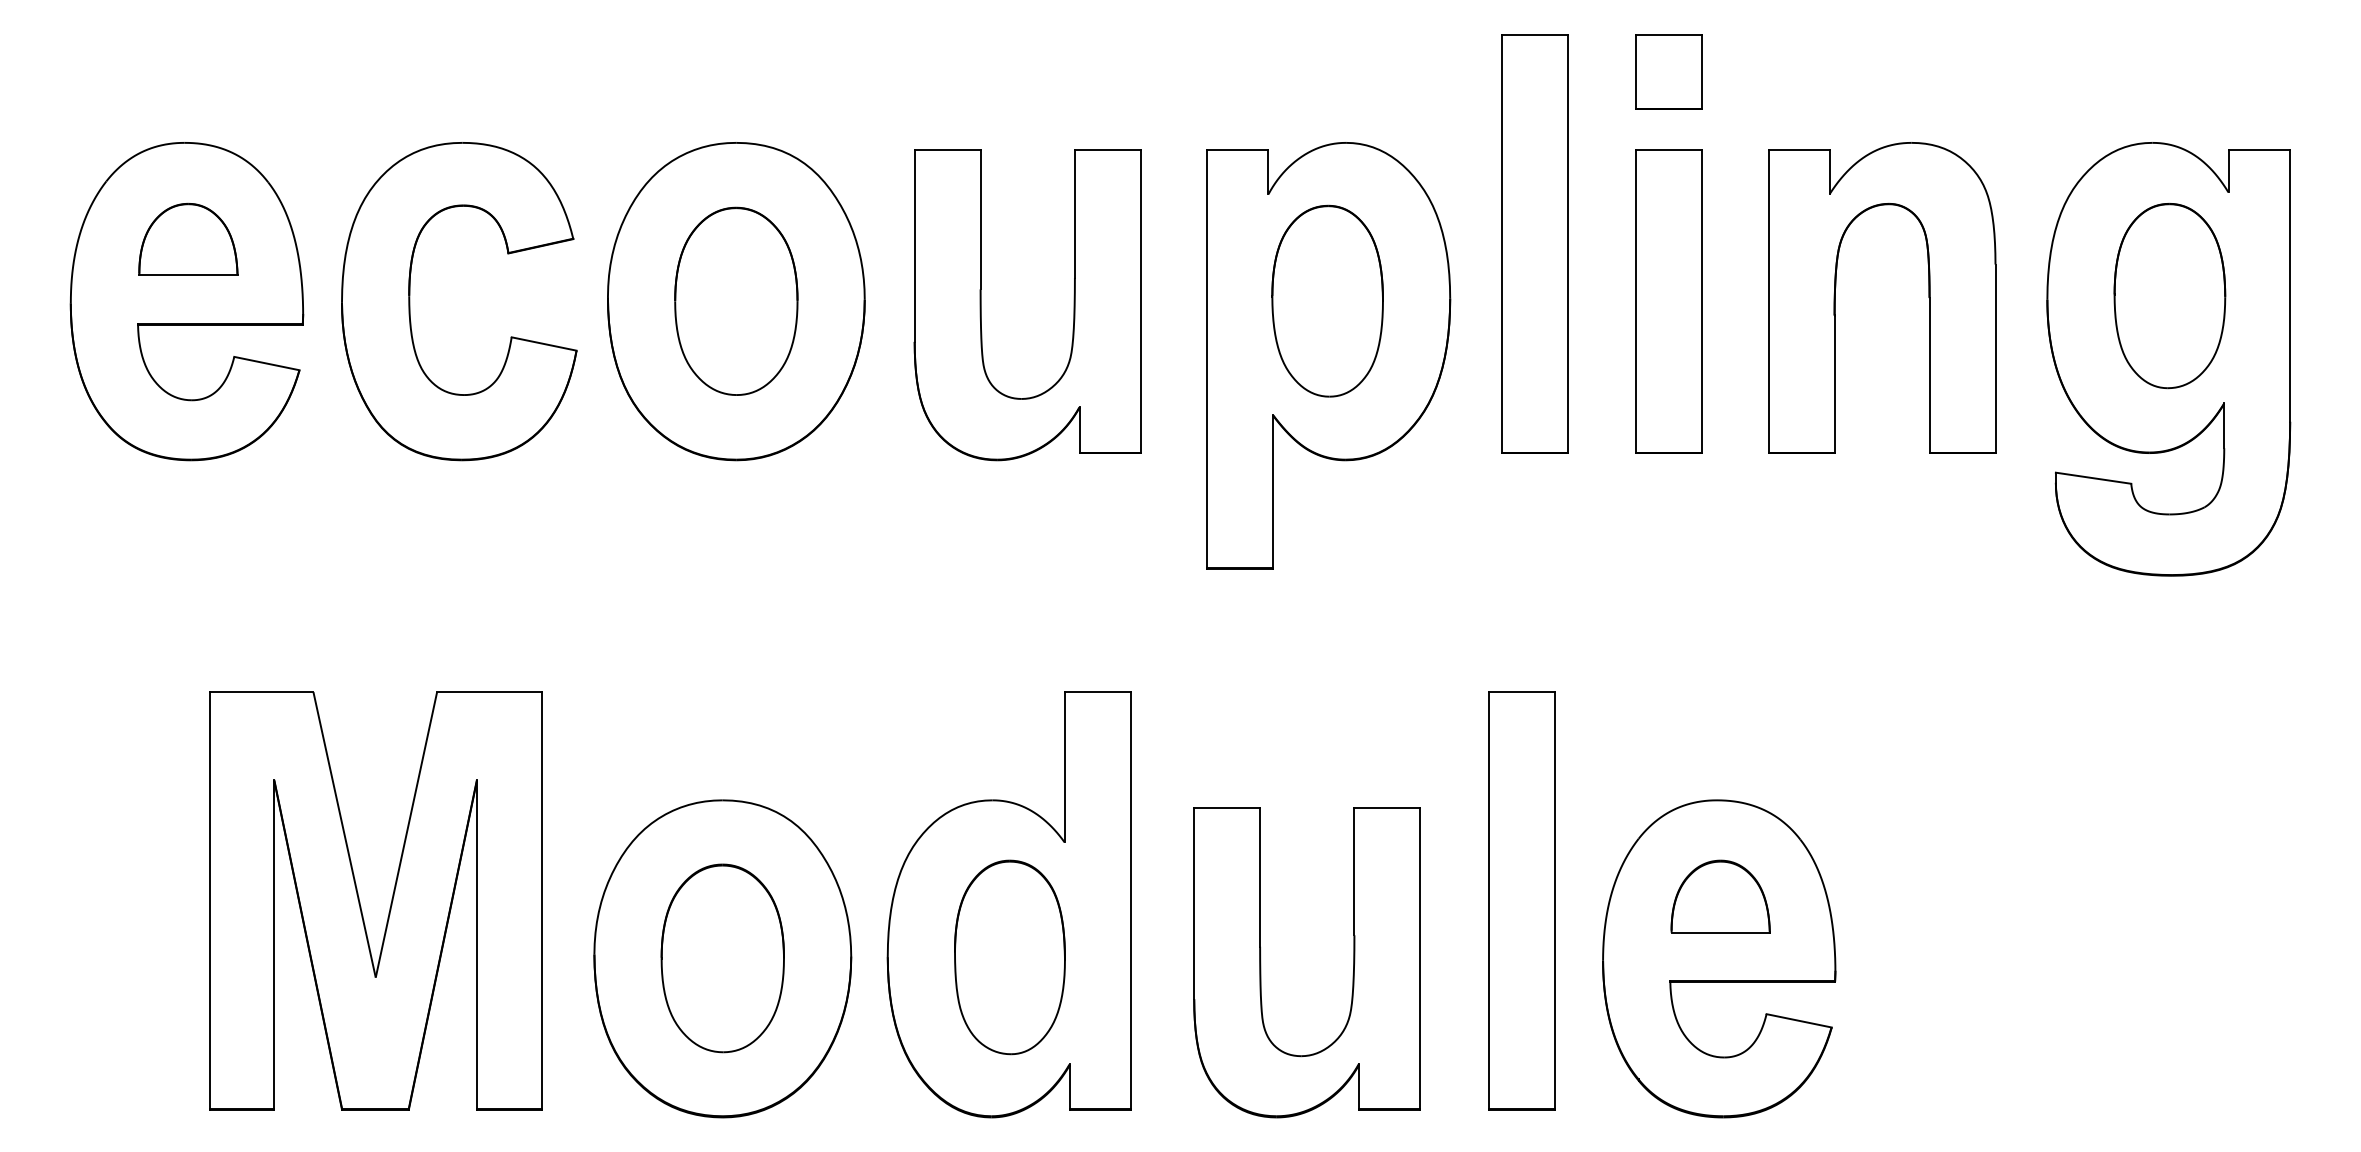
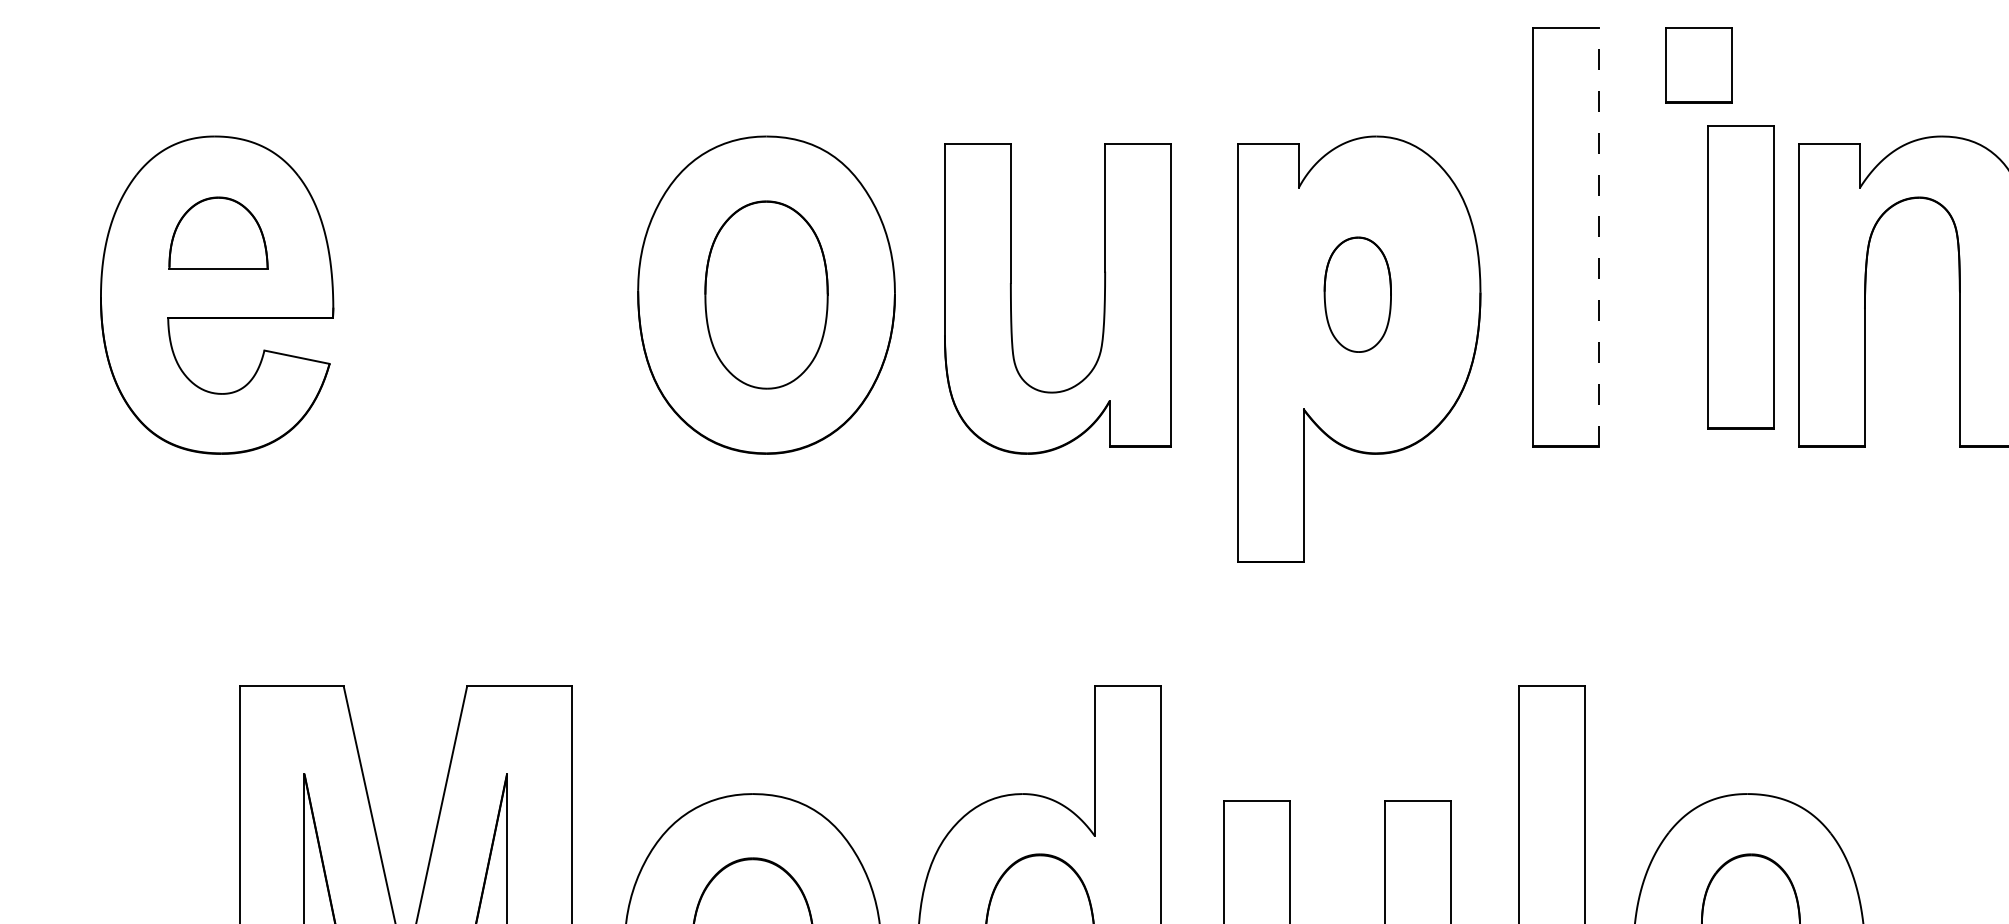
line: (1568, 243) -> (1598, 237), solid -> dashed
part: (1327, 300) -> (1357, 294), size x0.6
part: (410, 301) -> (440, 295), removed
part: (1668, 301) -> (1740, 277), moved

